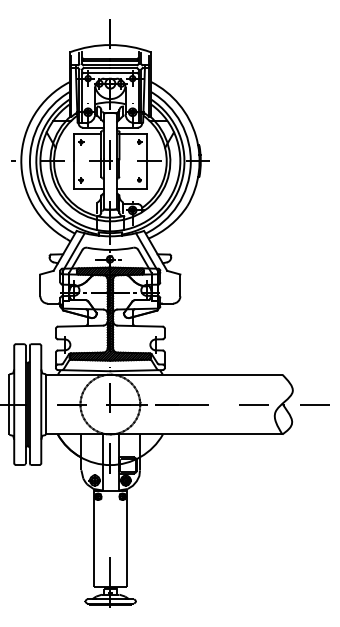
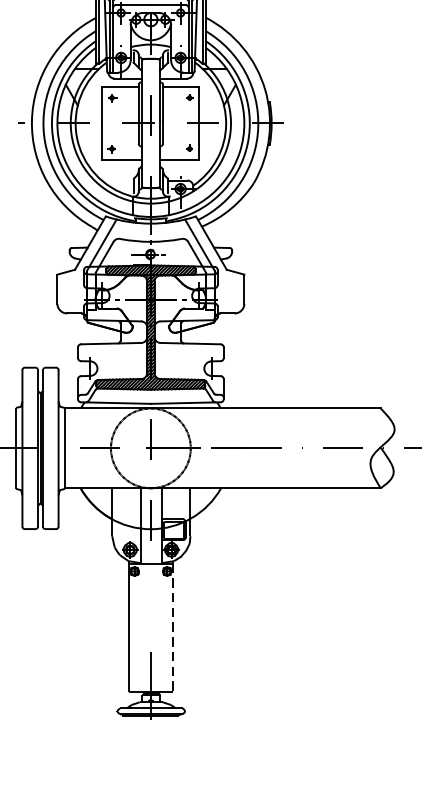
line: (127, 539) -> (173, 628), solid -> dashed

